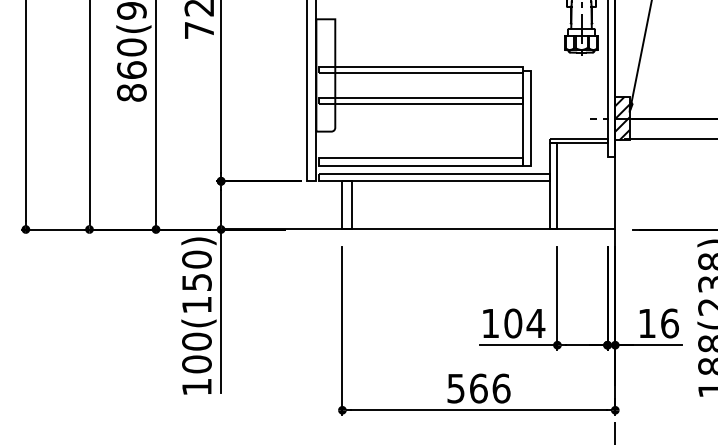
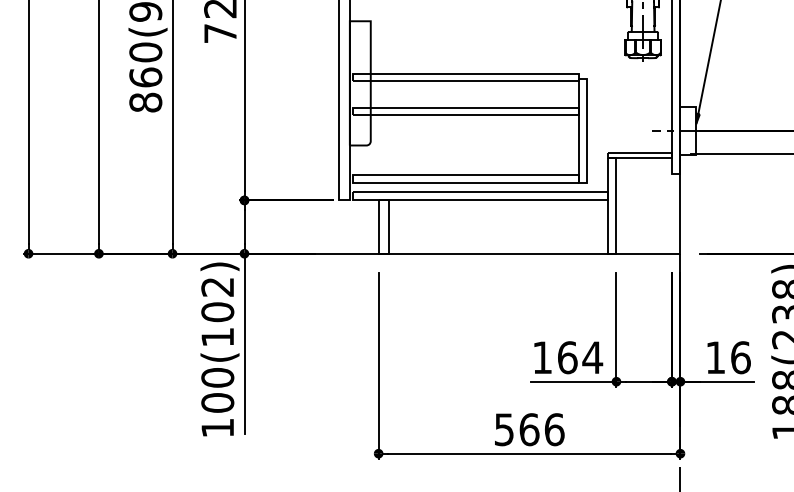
hatch: (622, 118) -> (688, 130), removed
text: (196, 270) -> (217, 299), 100(150) -> 100(102)
text: (513, 323) -> (567, 357), 104 -> 164

